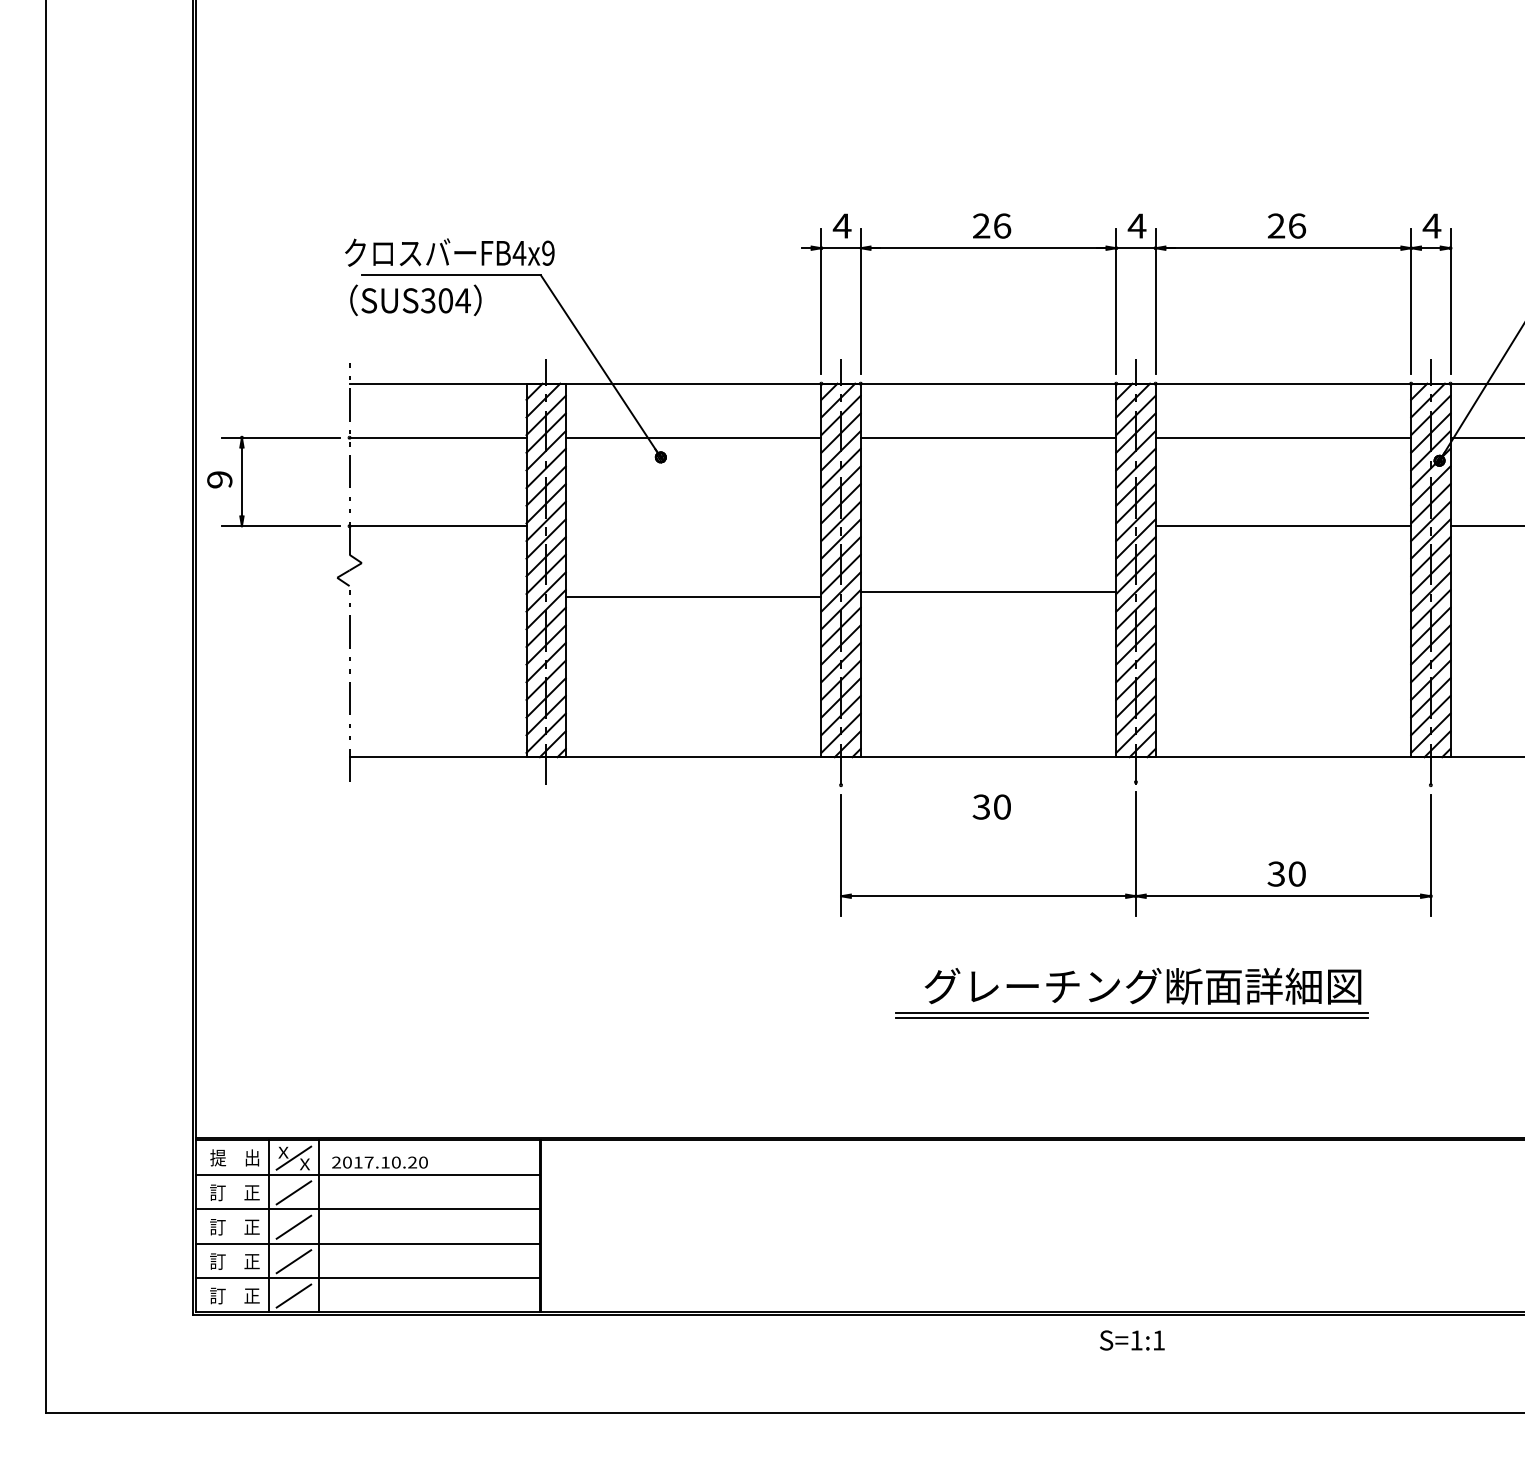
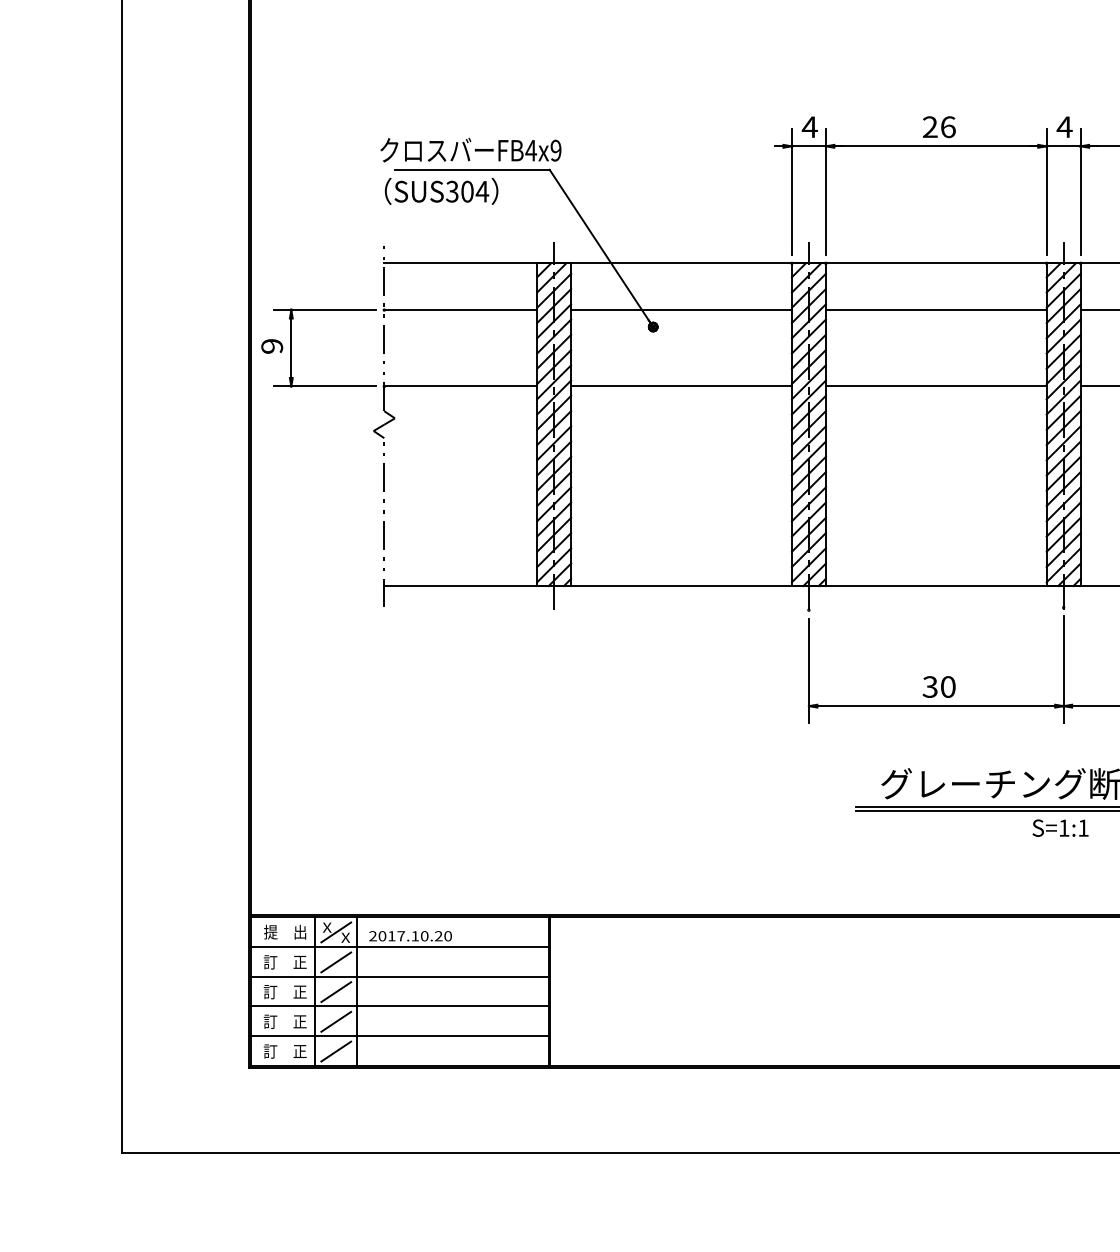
line: (988, 592) -> (936, 386), moved
line: (693, 597) -> (681, 386), moved
text: (991, 806) -> (938, 686), moved
text: (1132, 1340) -> (1060, 828), moved

